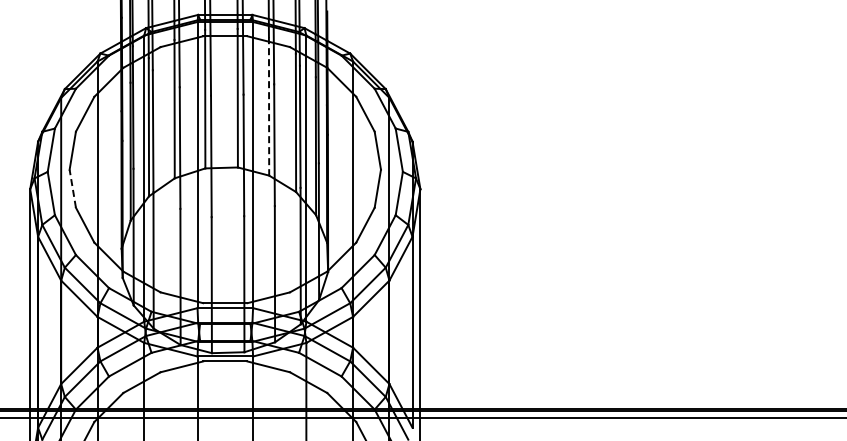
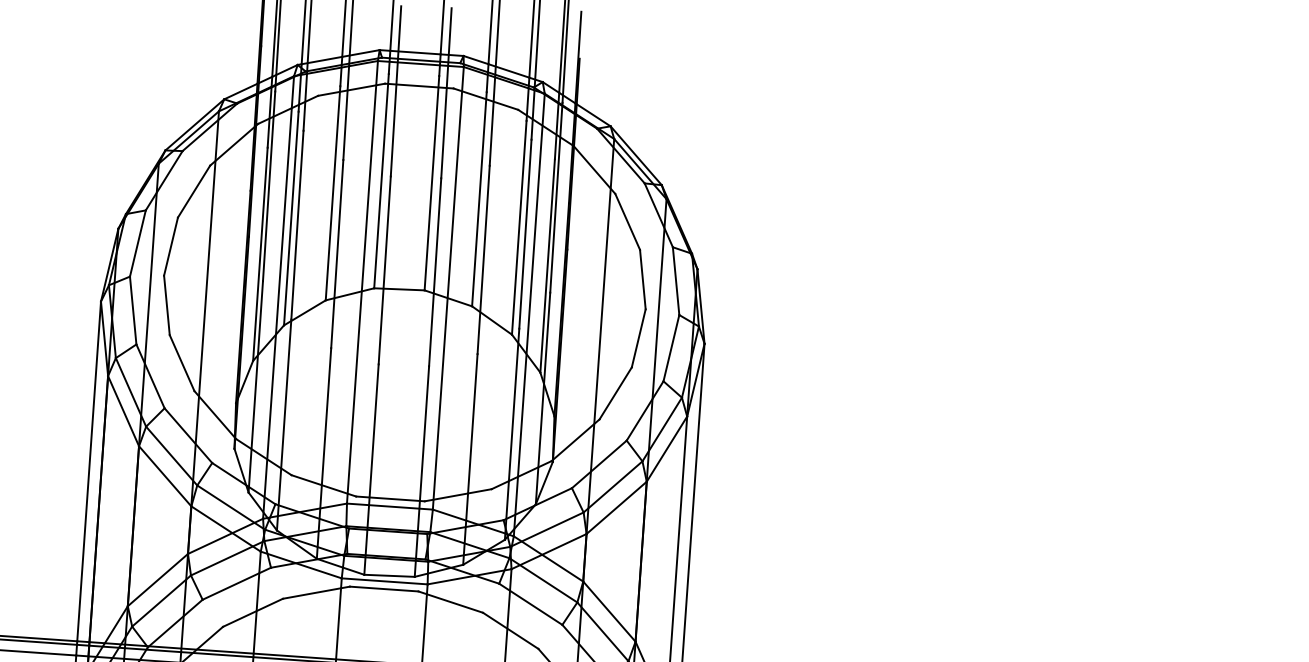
line: (269, 106) -> (480, 199), dashed -> solid
line: (72, 188) -> (166, 305), dashed -> solid

